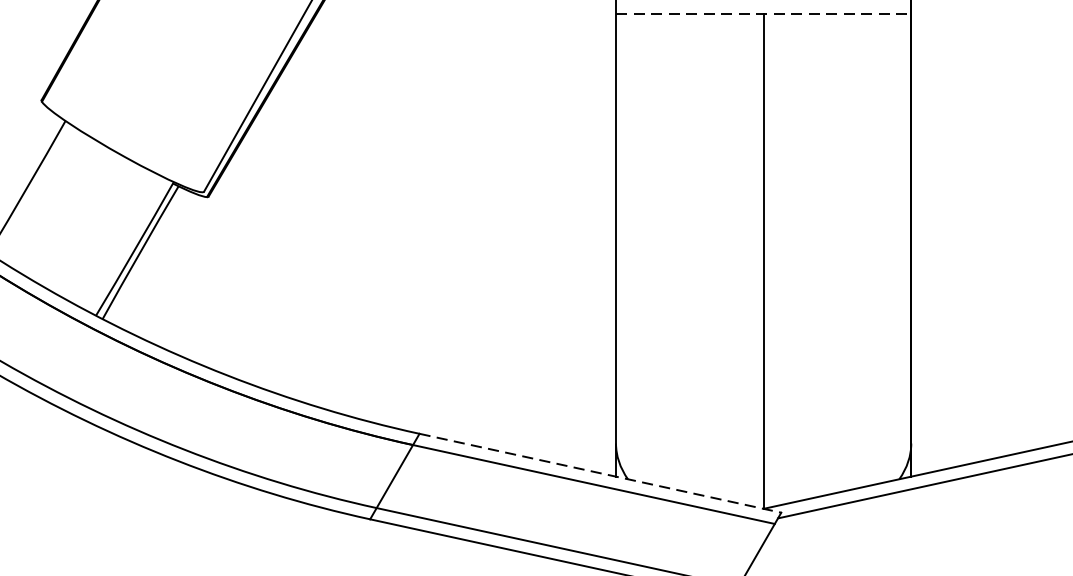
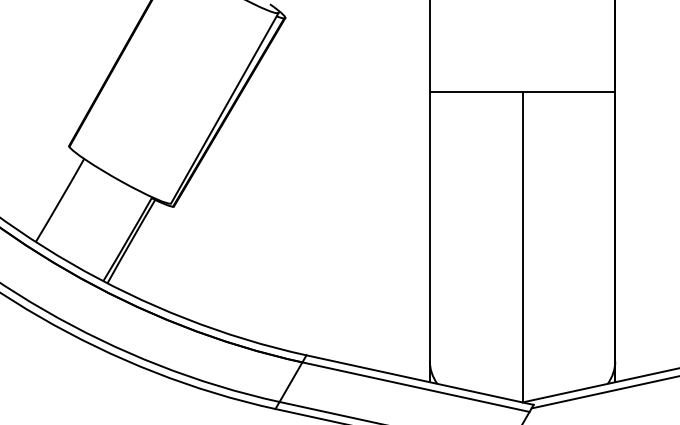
line: (763, 13) -> (522, 91), dashed -> solid
line: (601, 473) -> (420, 380), dashed -> solid

